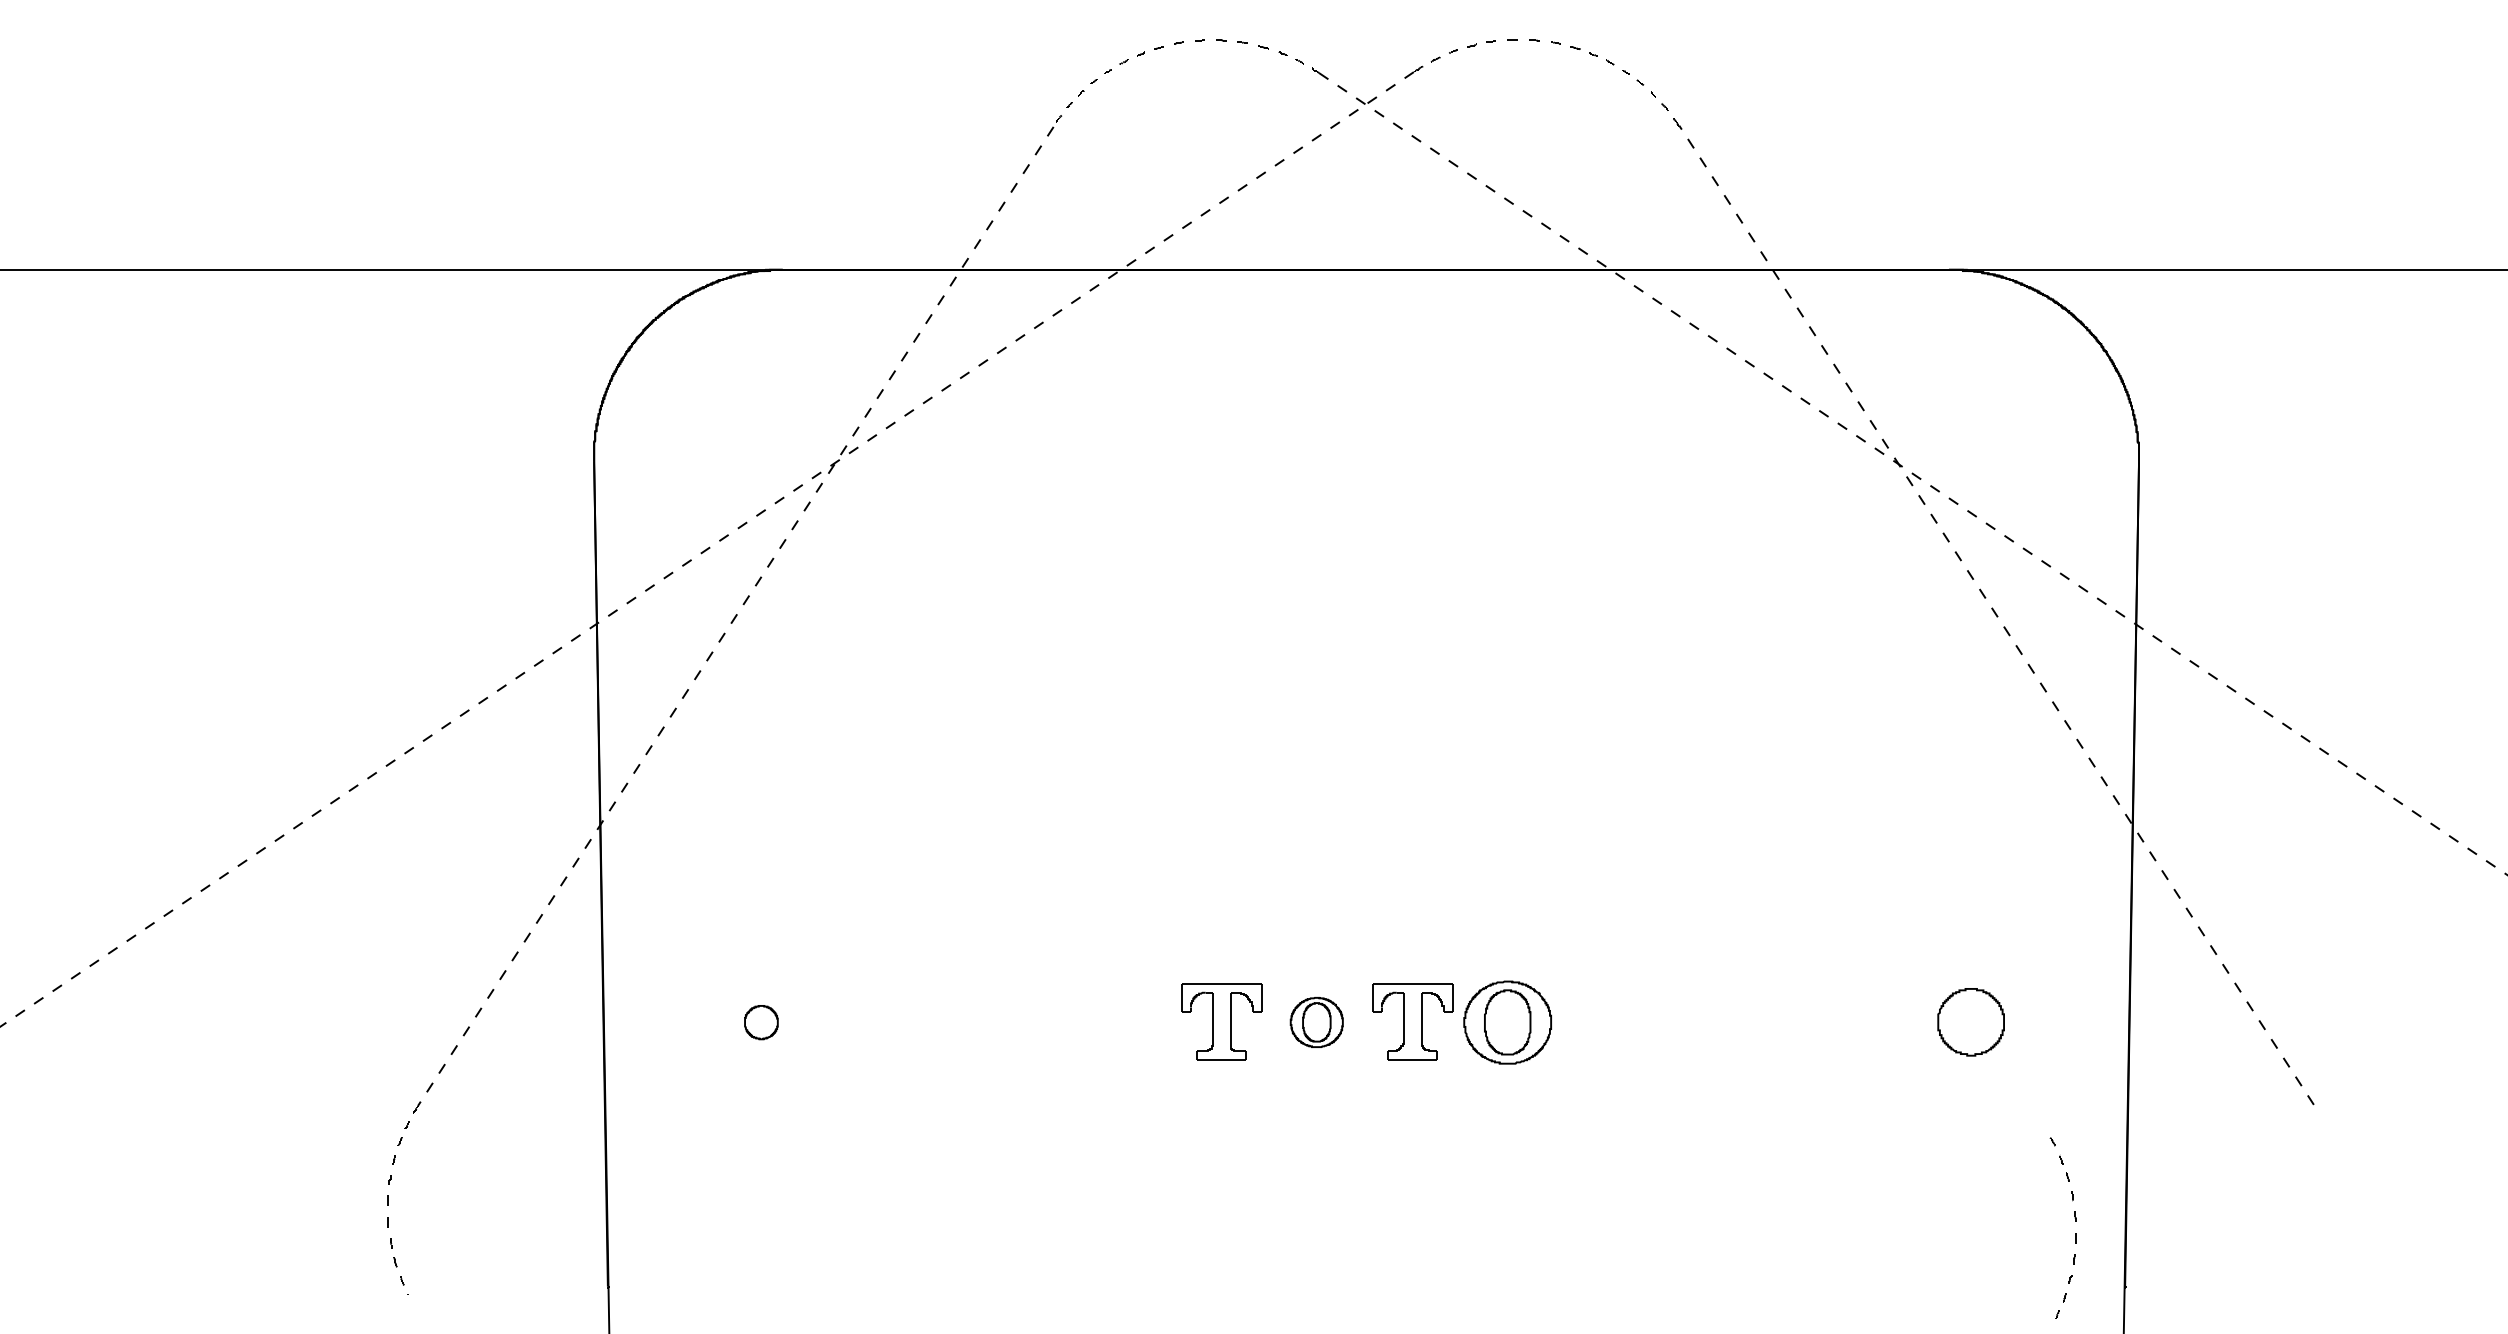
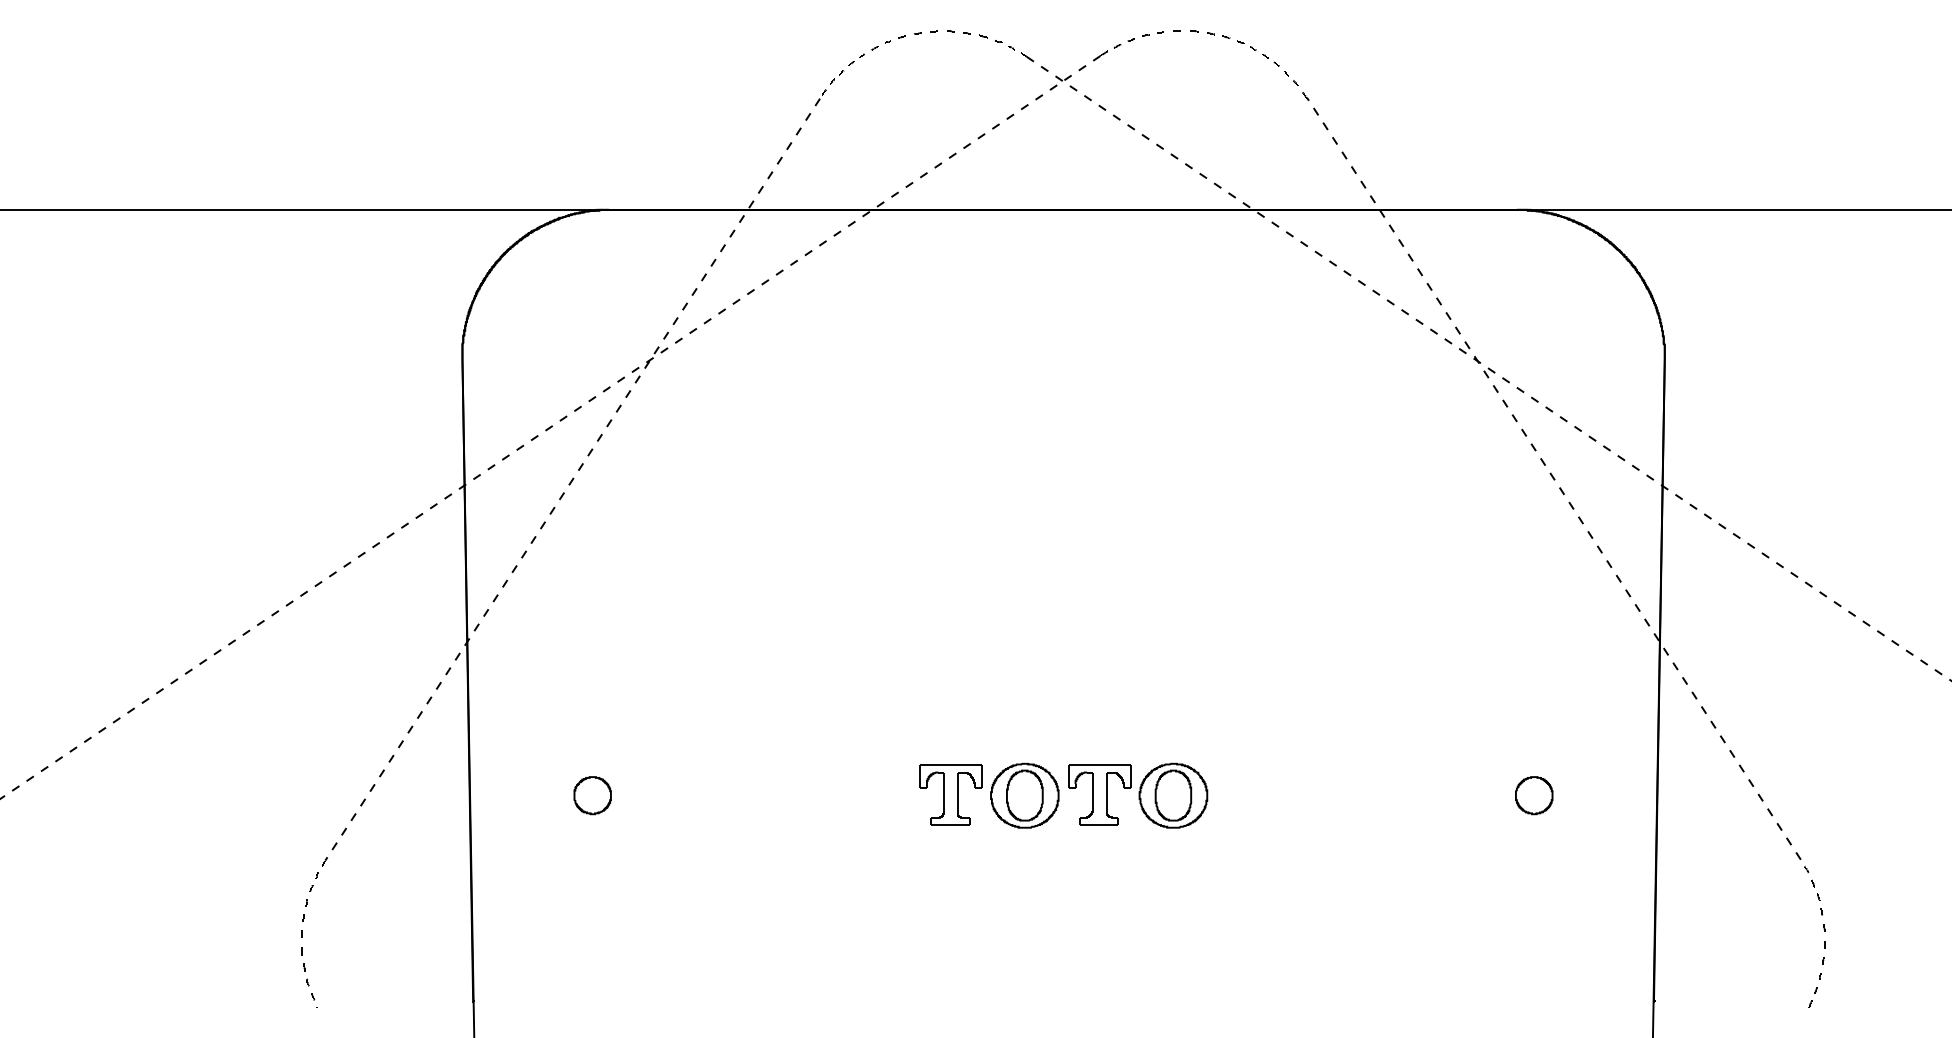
part: (761, 1022) -> (592, 795), size x1.43
part: (1316, 1022) -> (1024, 795), size x1.67
part: (1971, 1022) -> (1534, 795), size x0.71
curve: (2075, 1221) -> (1824, 931), moved

